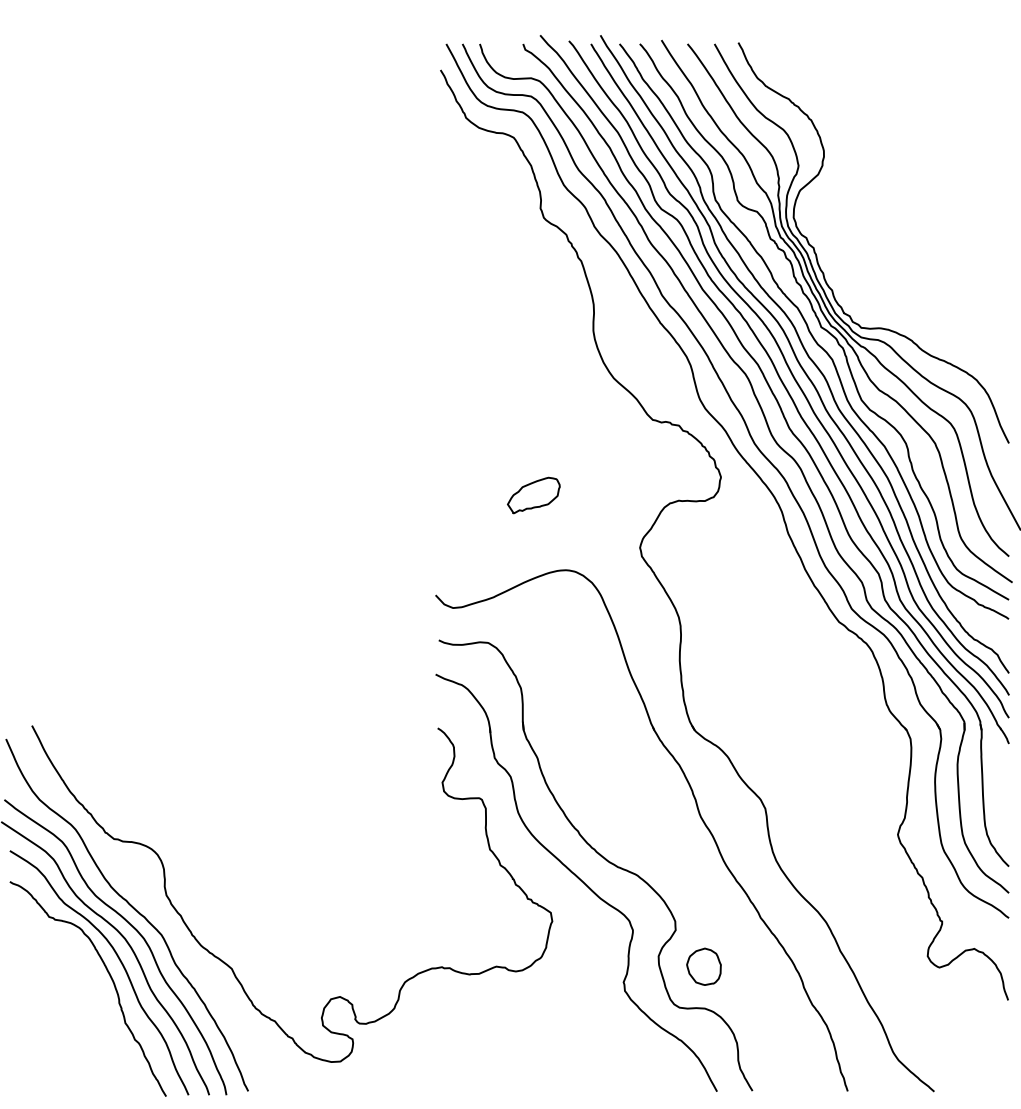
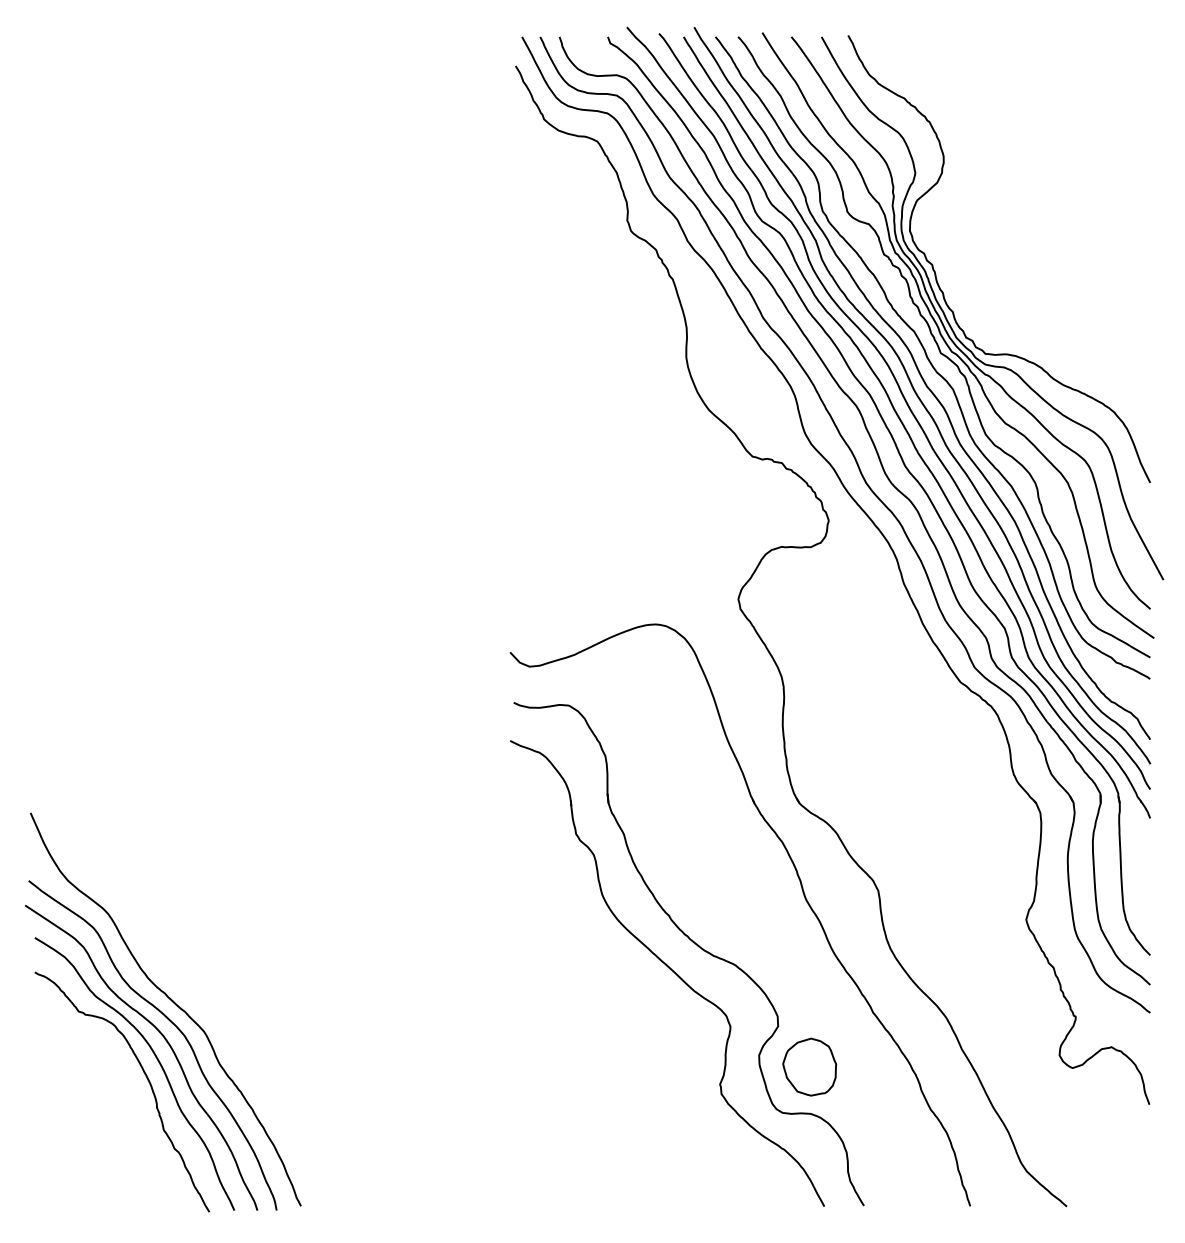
part: (533, 495) -> (619, 540), removed
curve: (228, 964) -> (278, 1064), removed
part: (703, 967) -> (809, 1067), size x1.4

